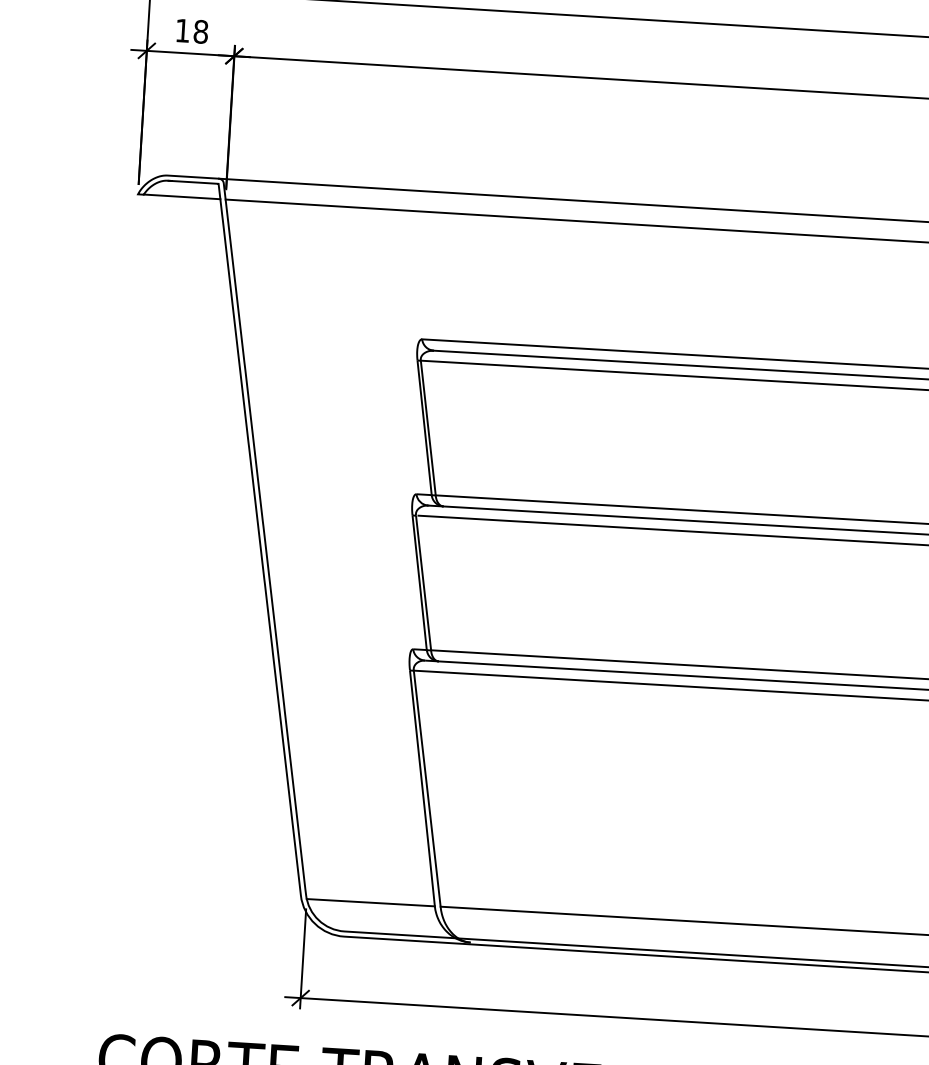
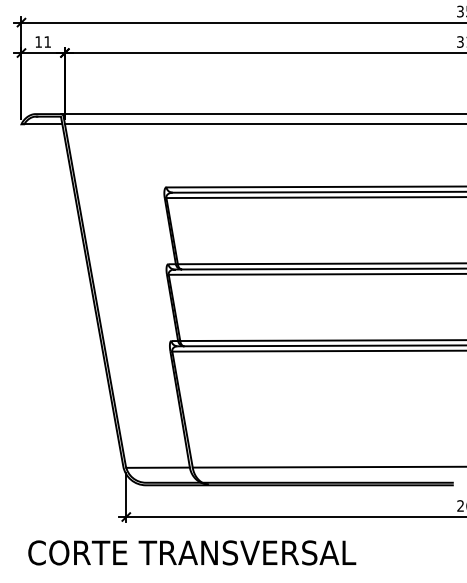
text: (200, 30) -> (47, 41), 18 -> 11

